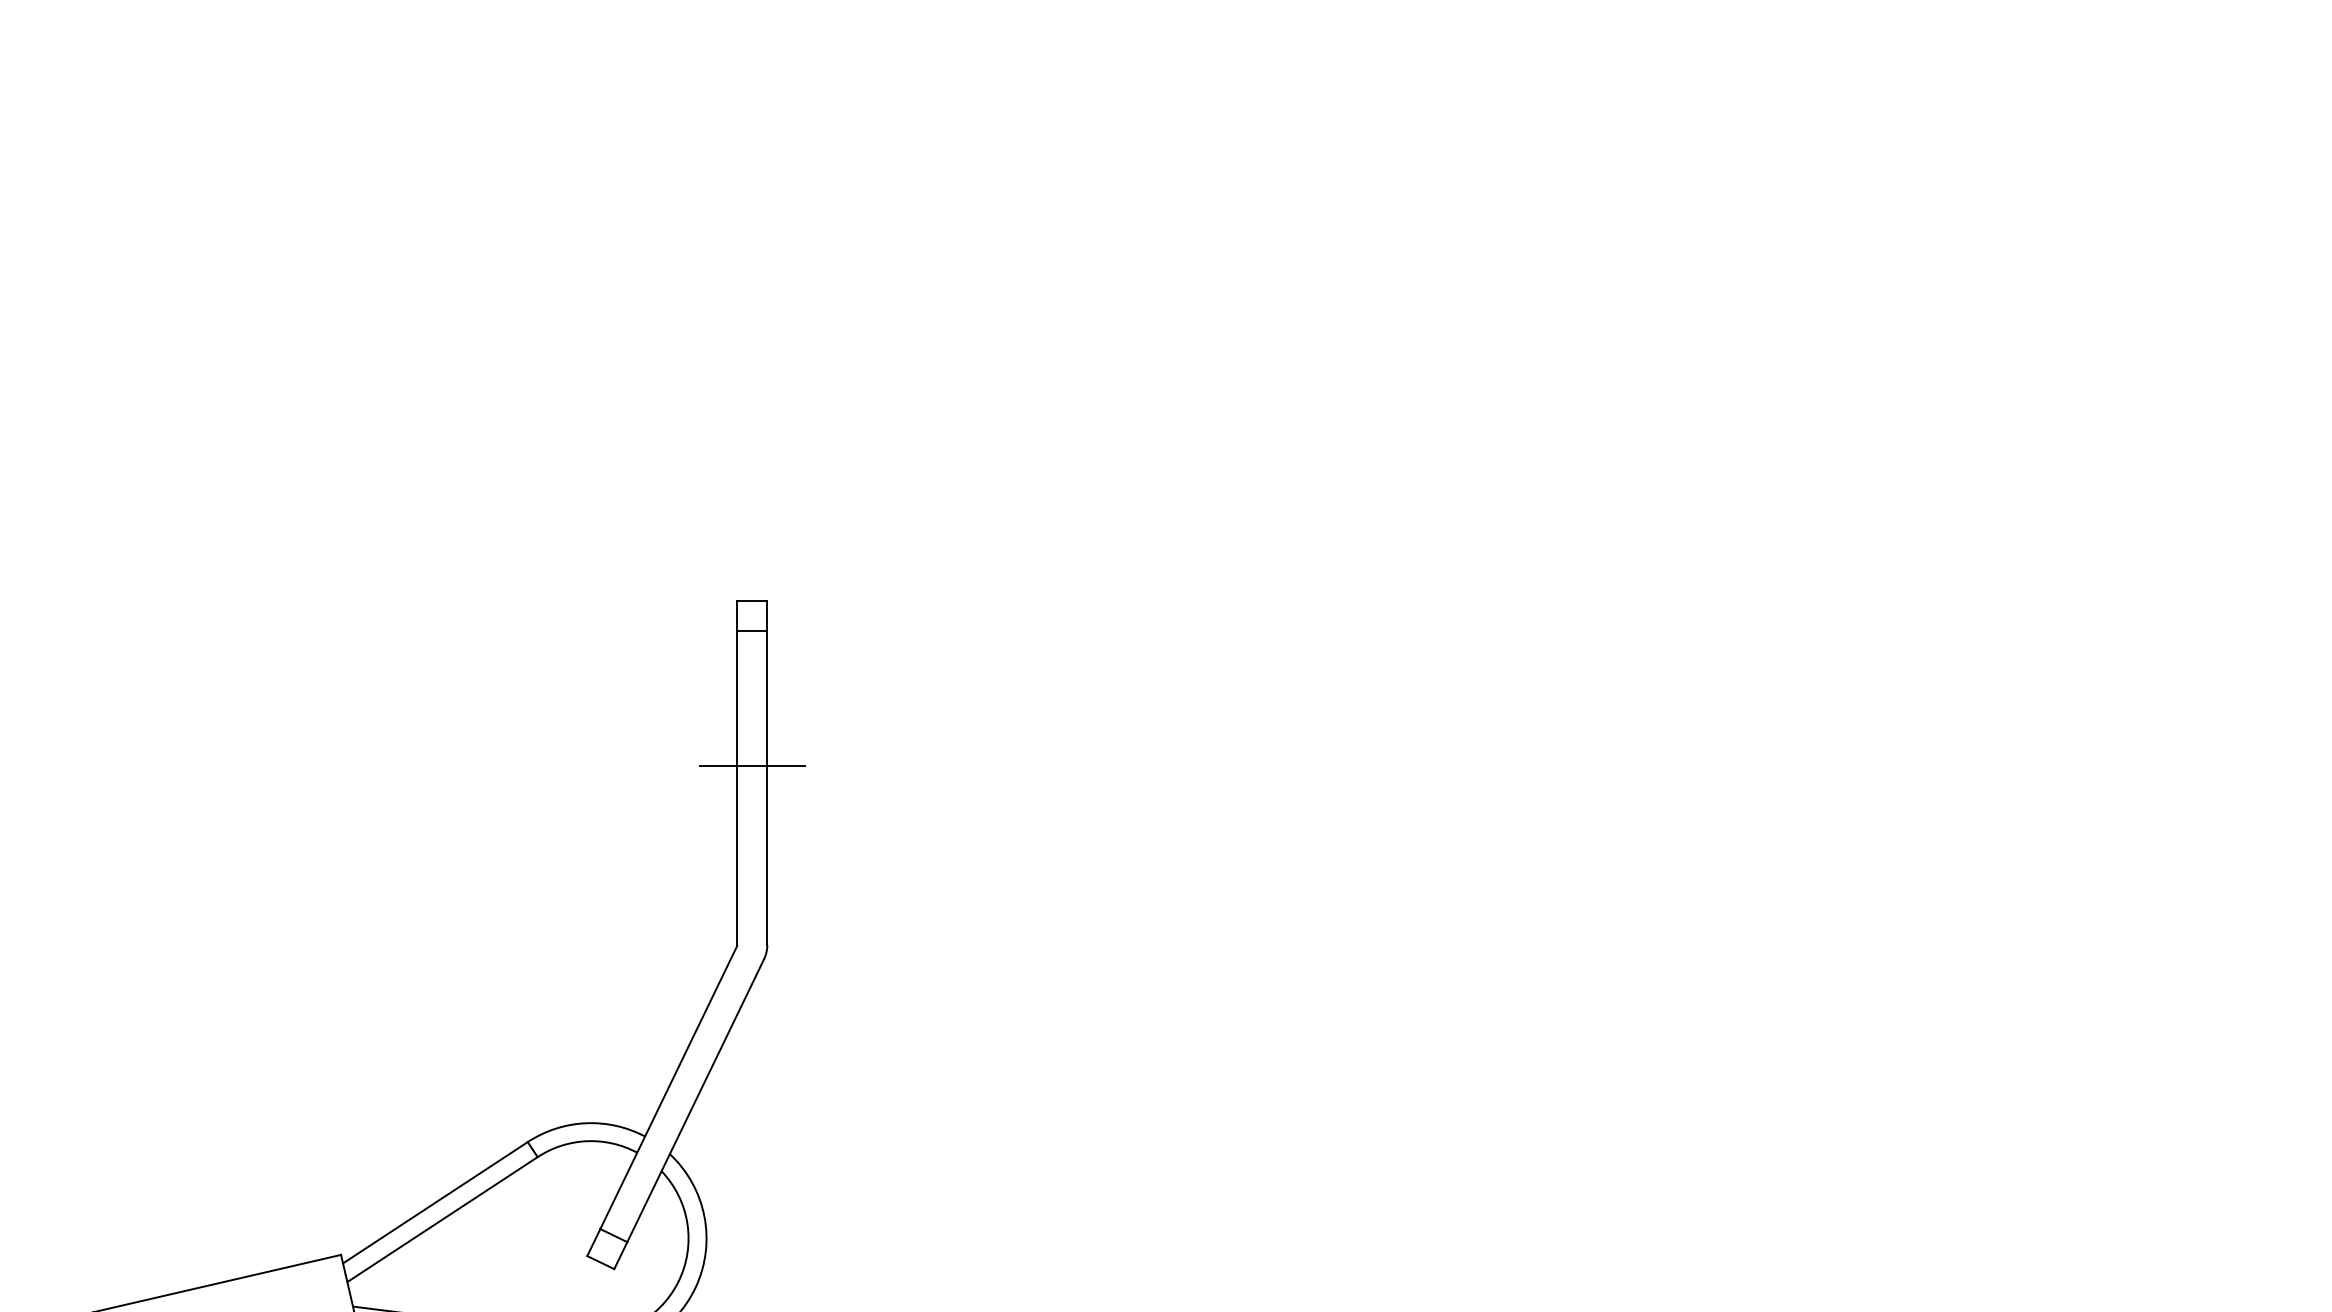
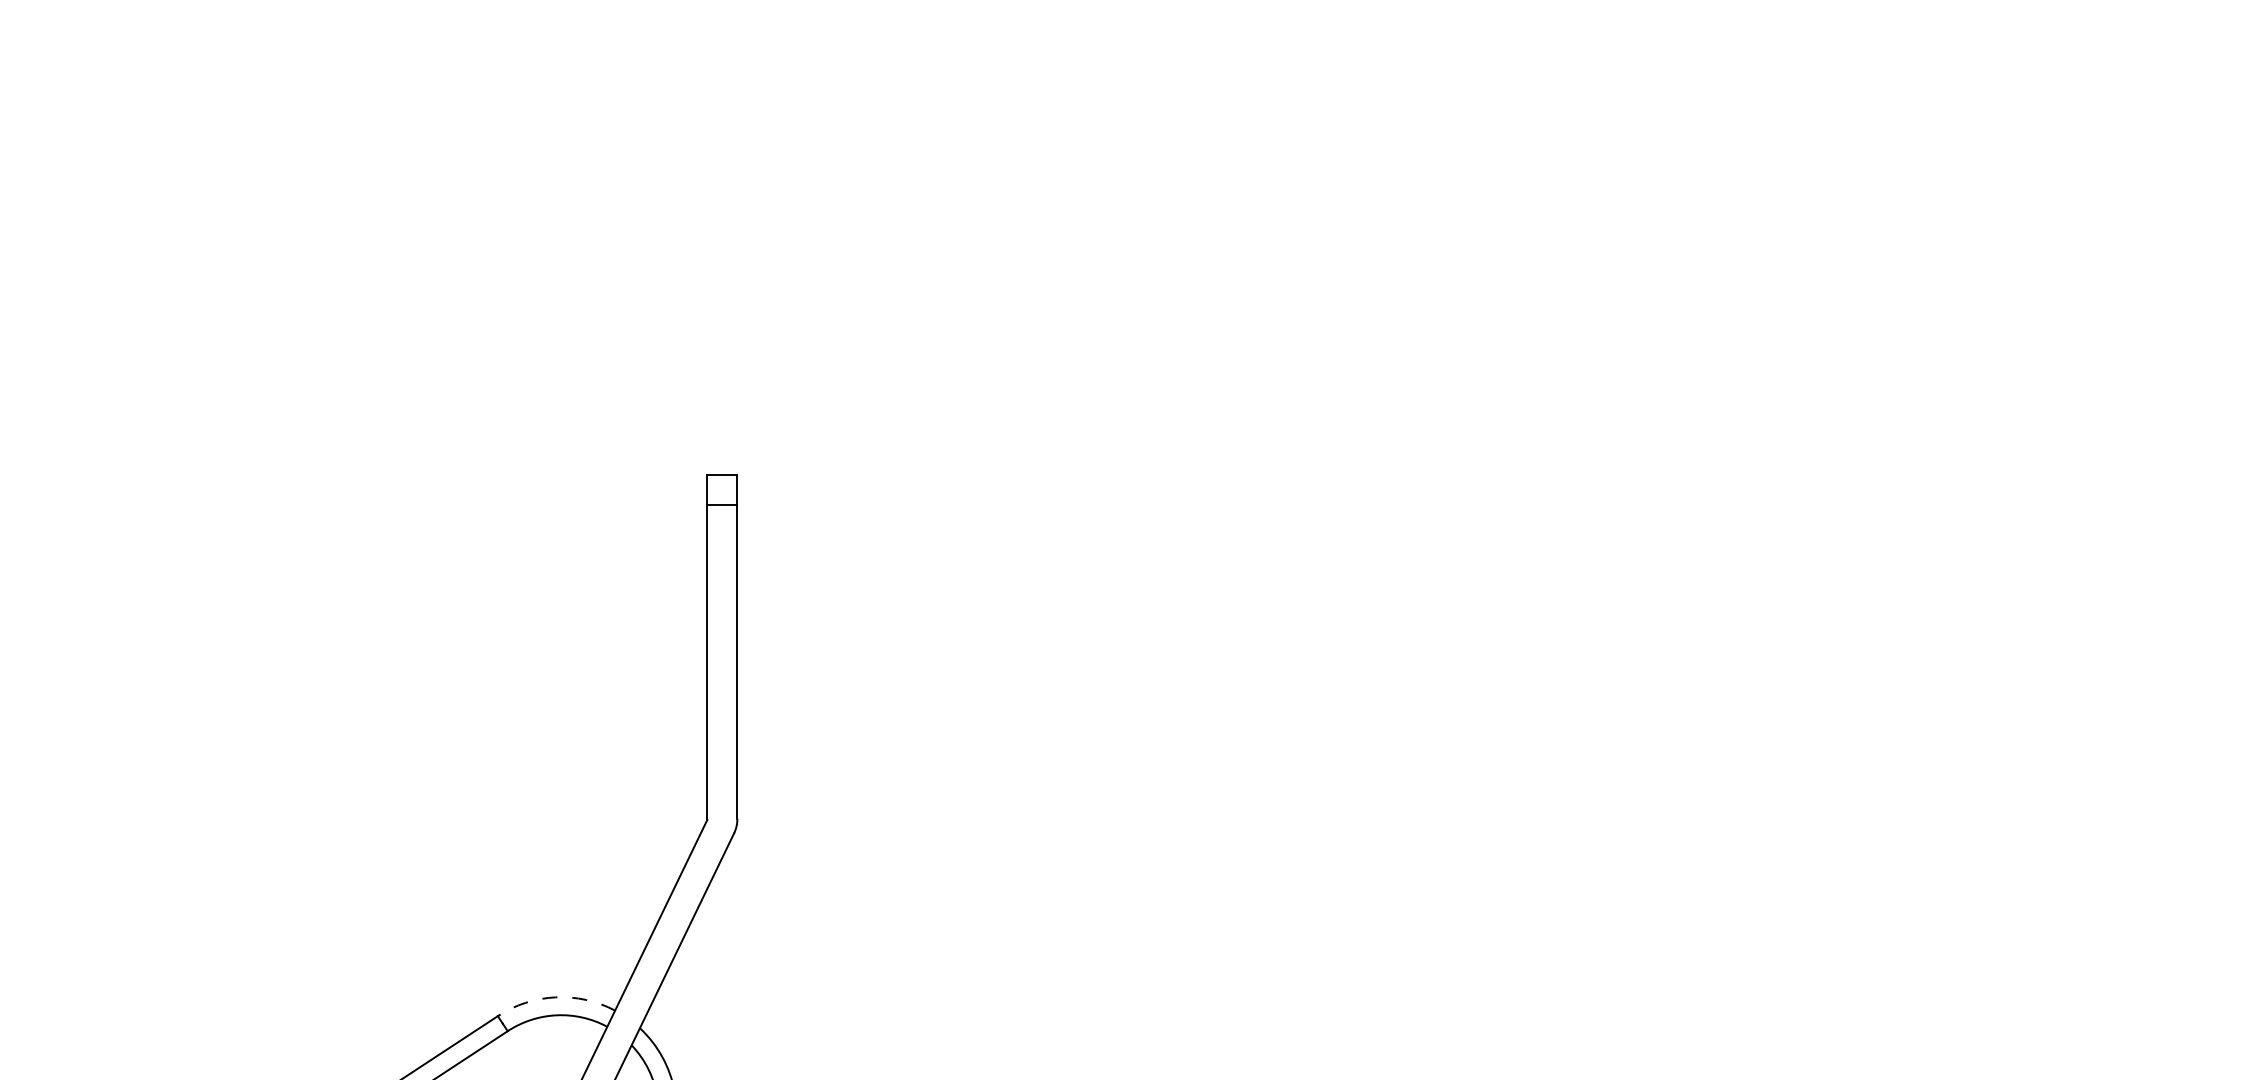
line: (751, 765) -> (721, 639), removed
arc: (585, 1123) -> (555, 997), solid -> dashed

